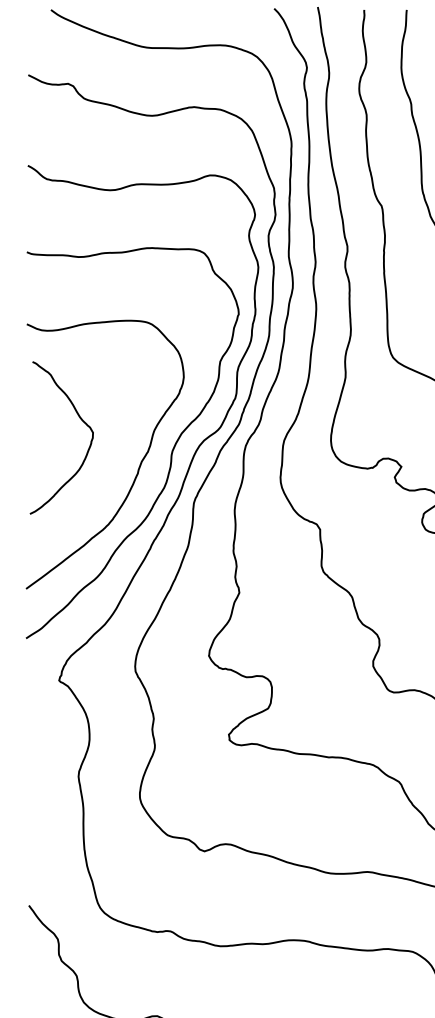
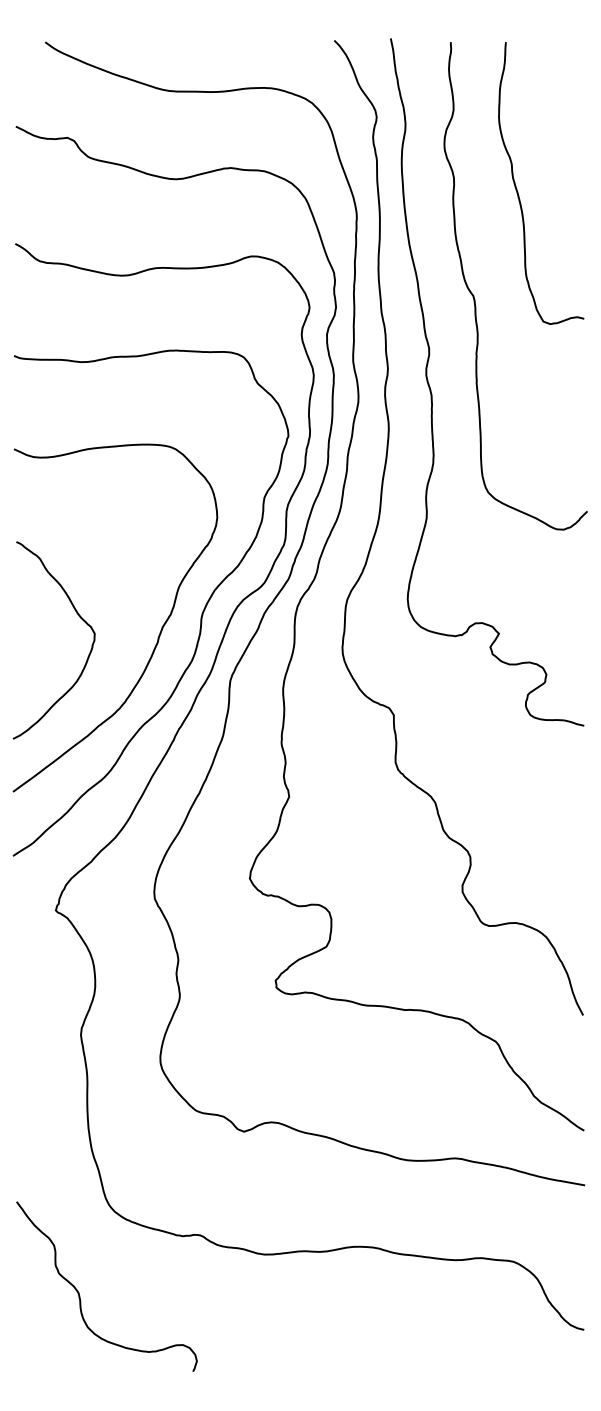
curve: (80, 419) -> (78, 616), moved

